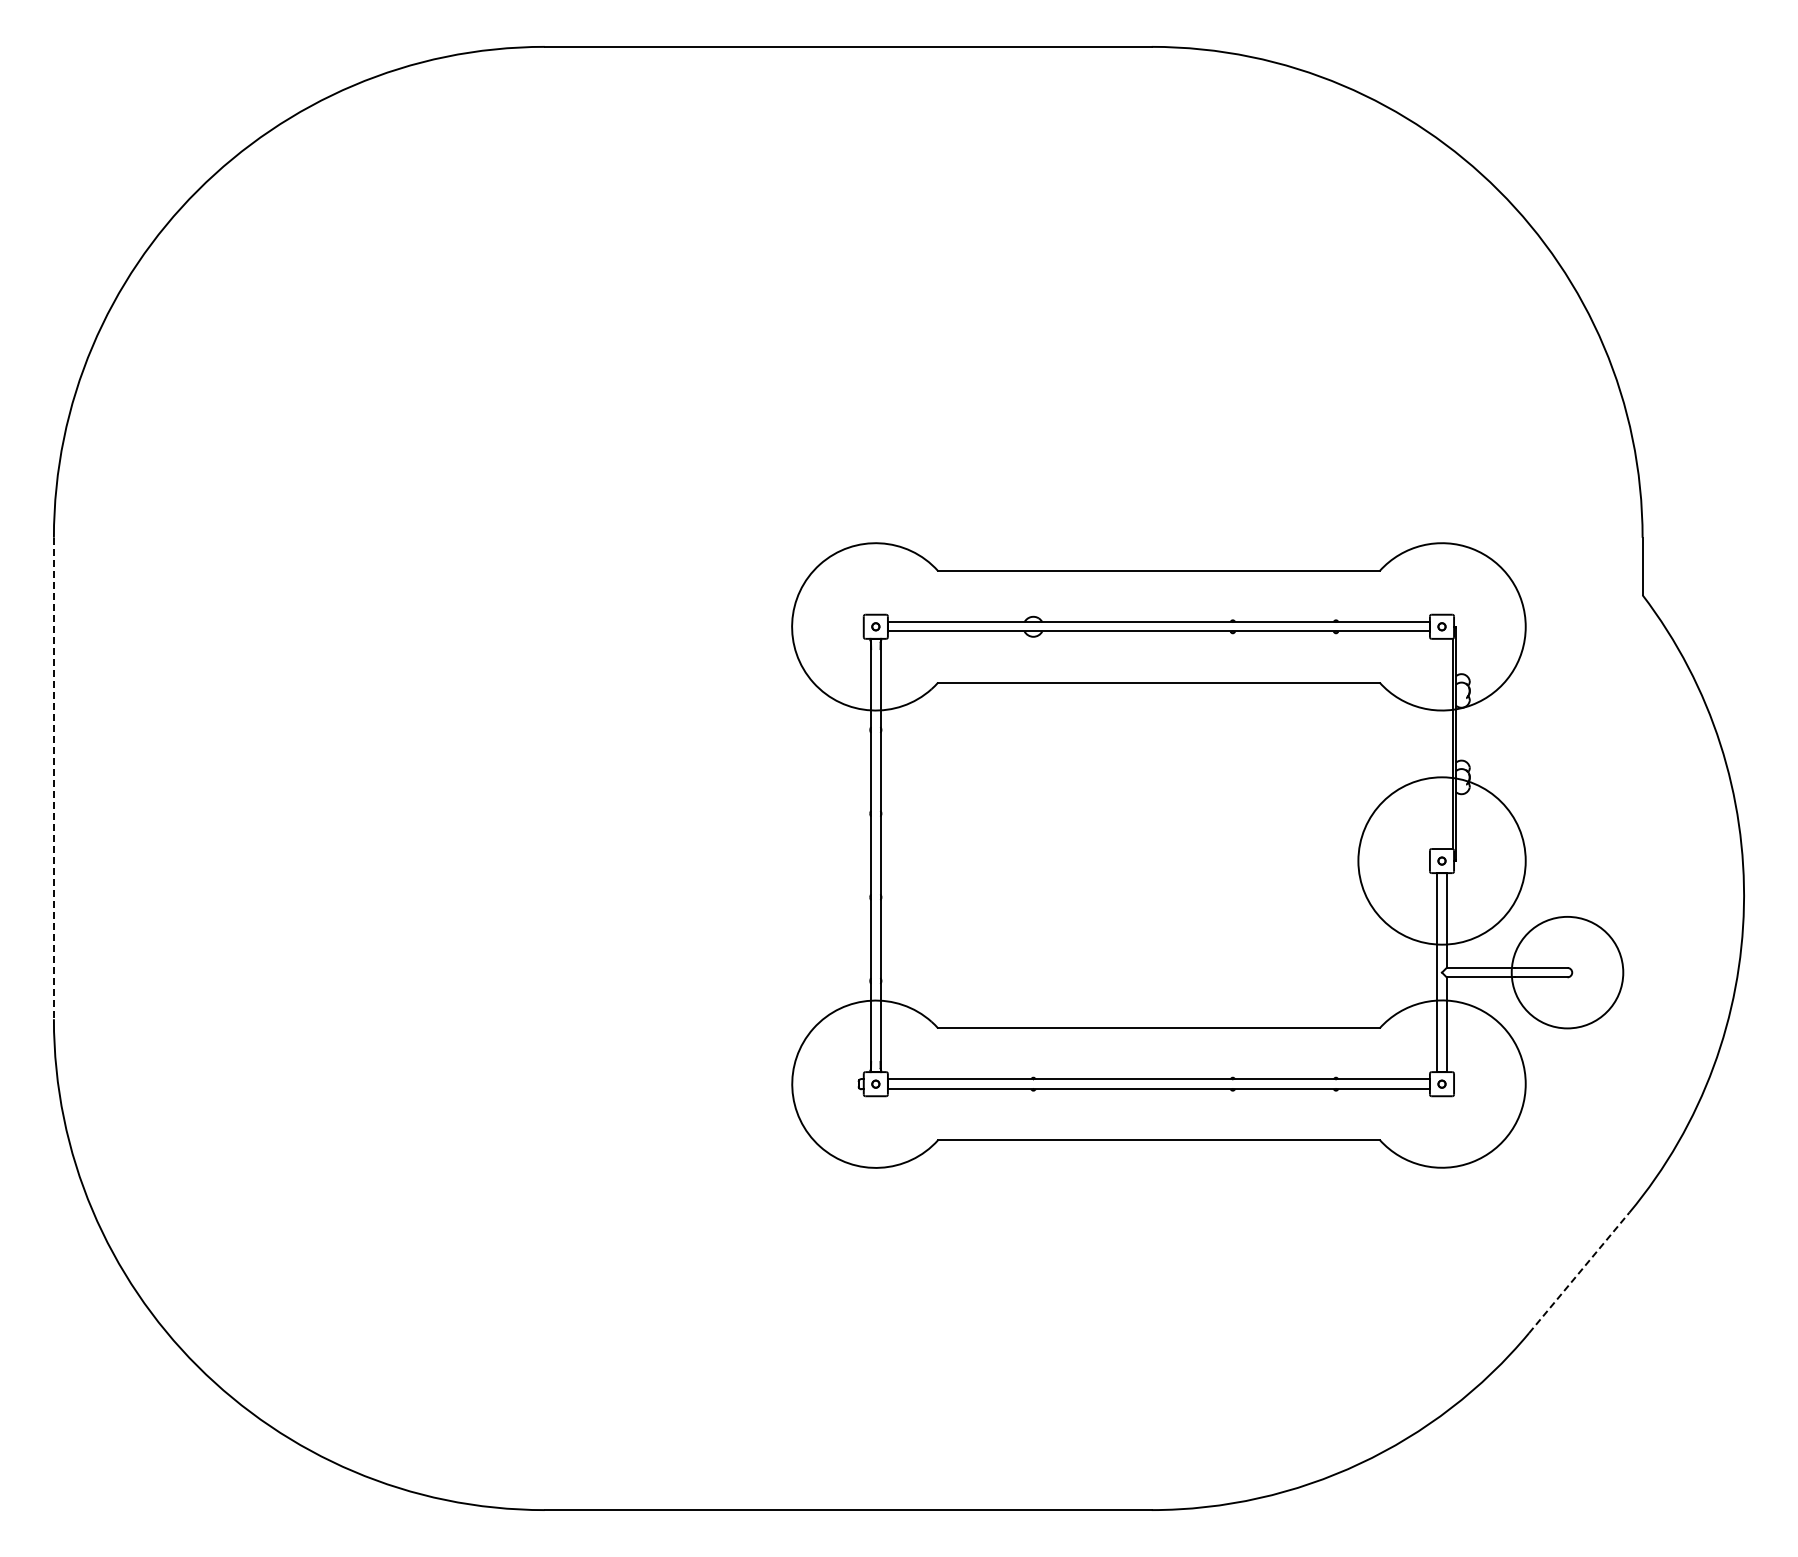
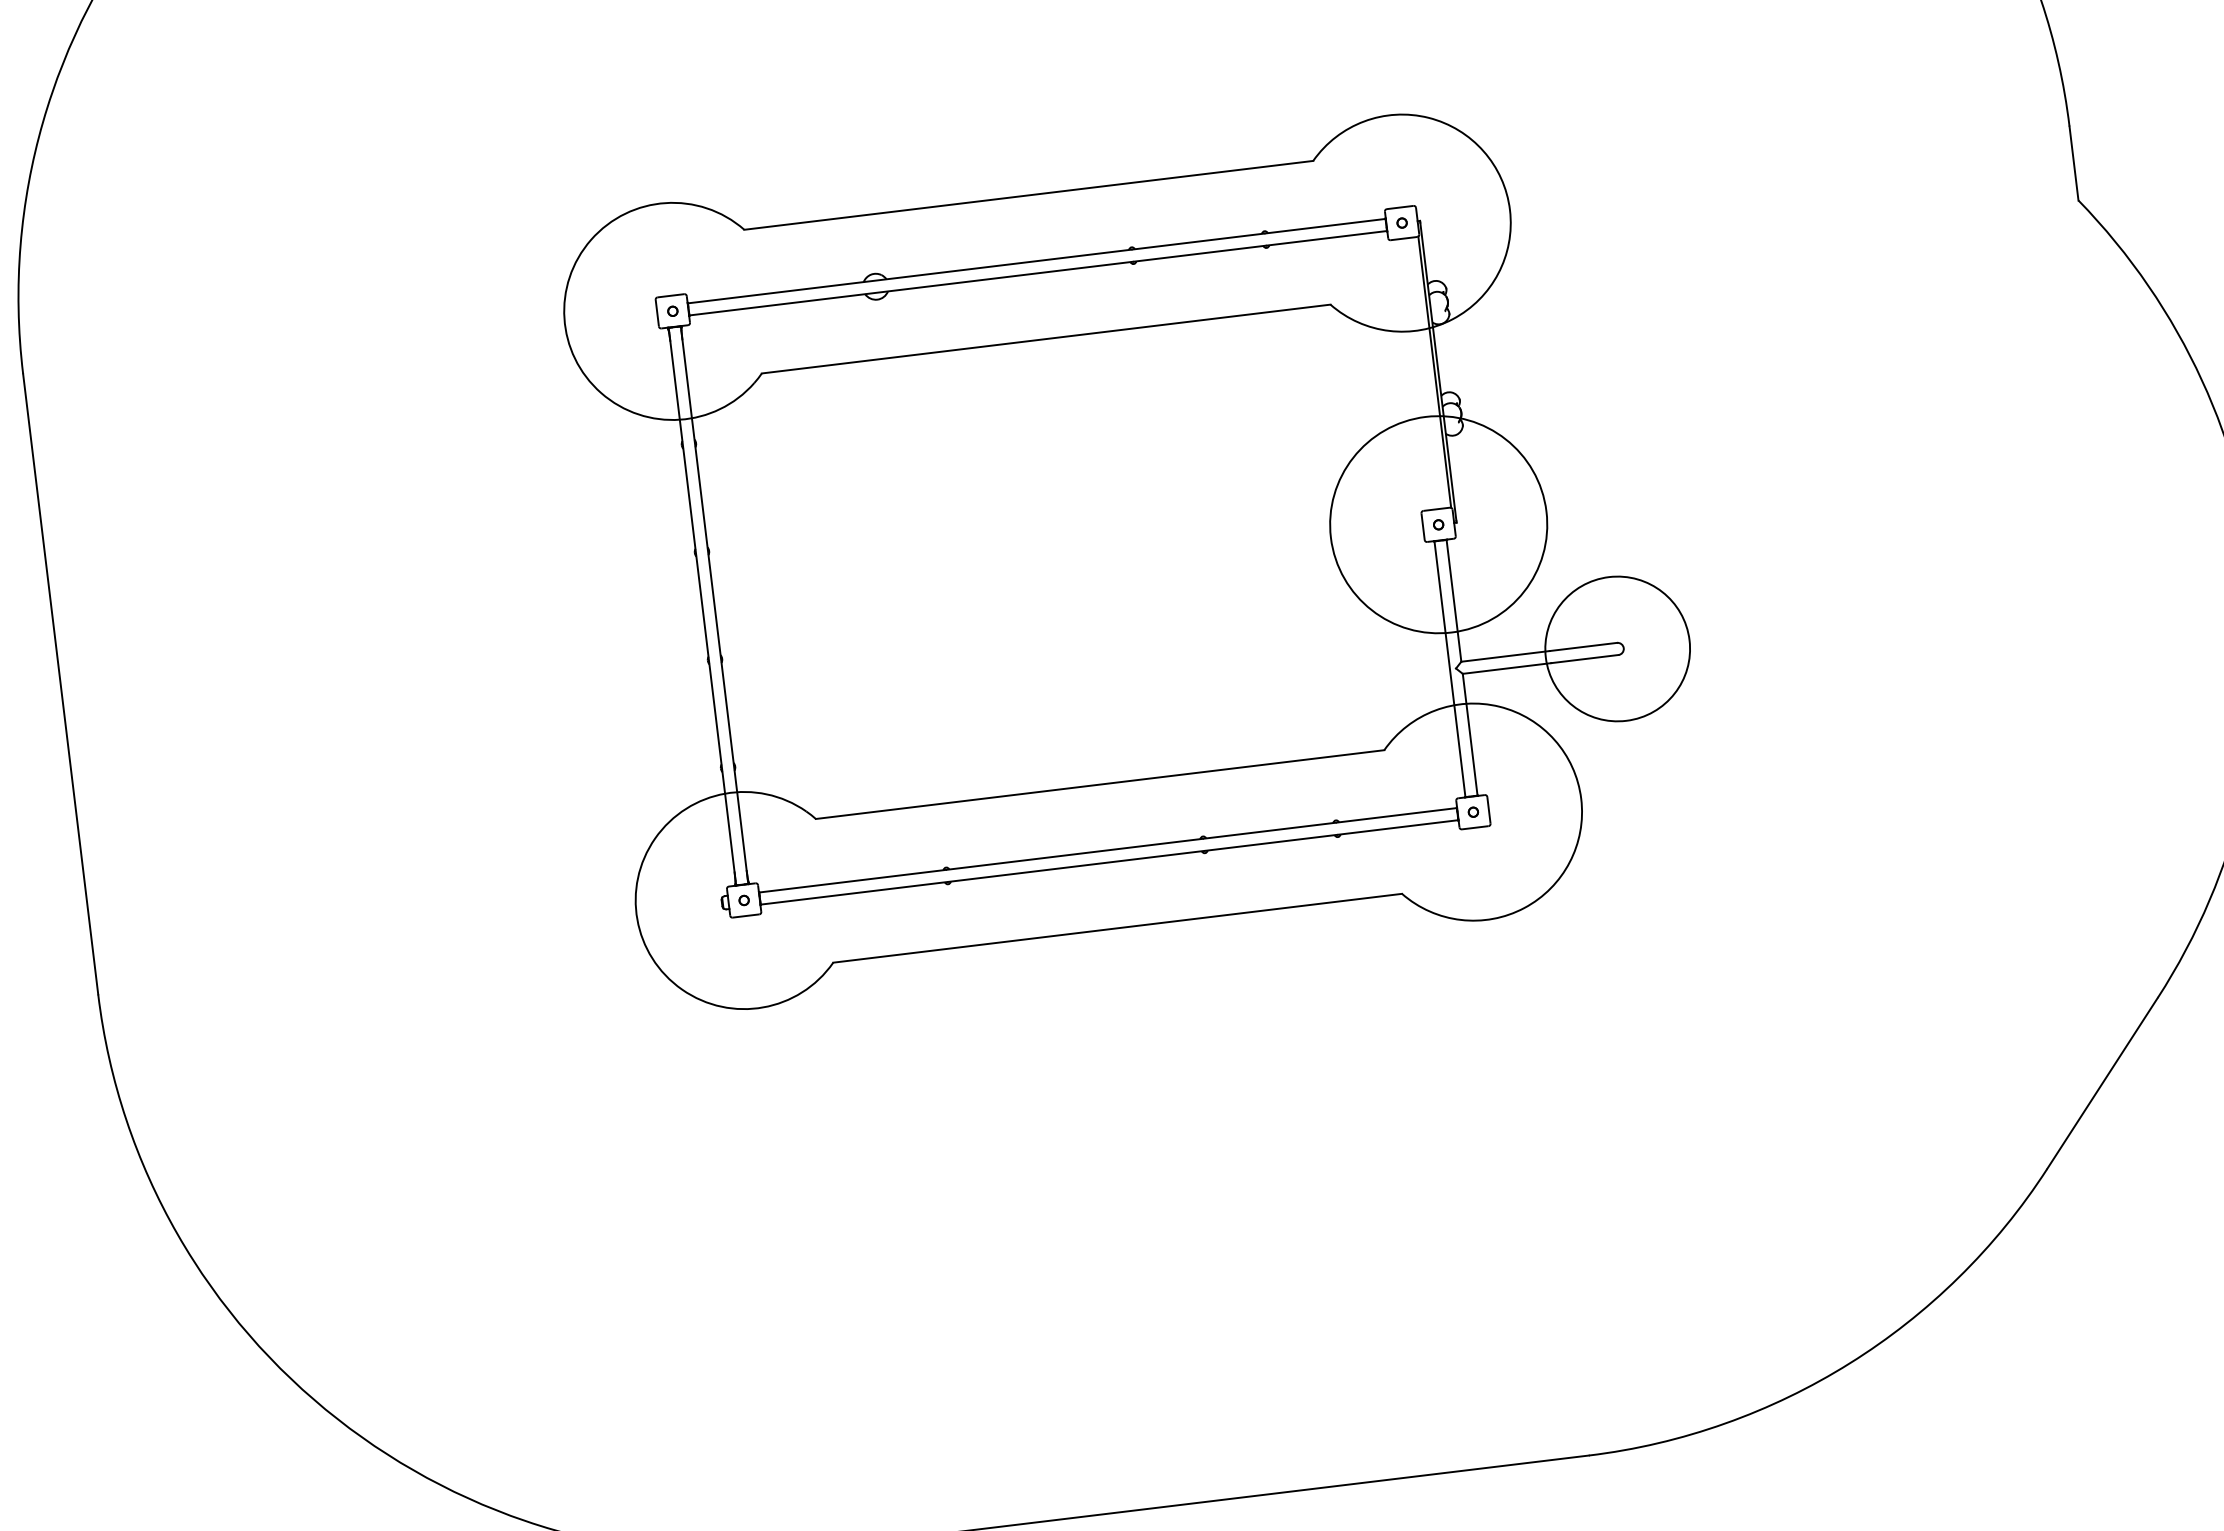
line: (53, 778) -> (60, 684), dashed -> solid
part: (1207, 855) -> (1135, 554), moved
line: (1579, 1272) -> (2102, 1082), dashed -> solid

